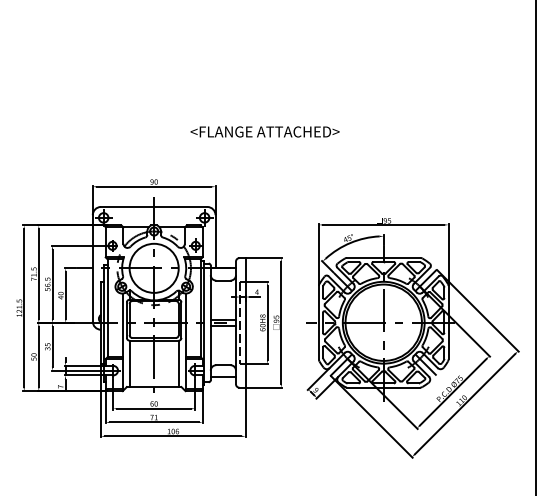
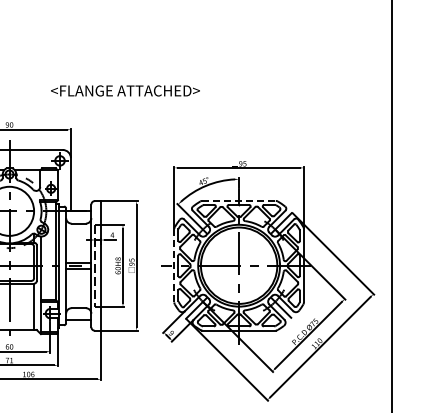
text: (264, 131) -> (124, 90), moved
line: (383, 257) -> (238, 200), solid -> dashed
line: (318, 322) -> (173, 265), solid -> dashed

